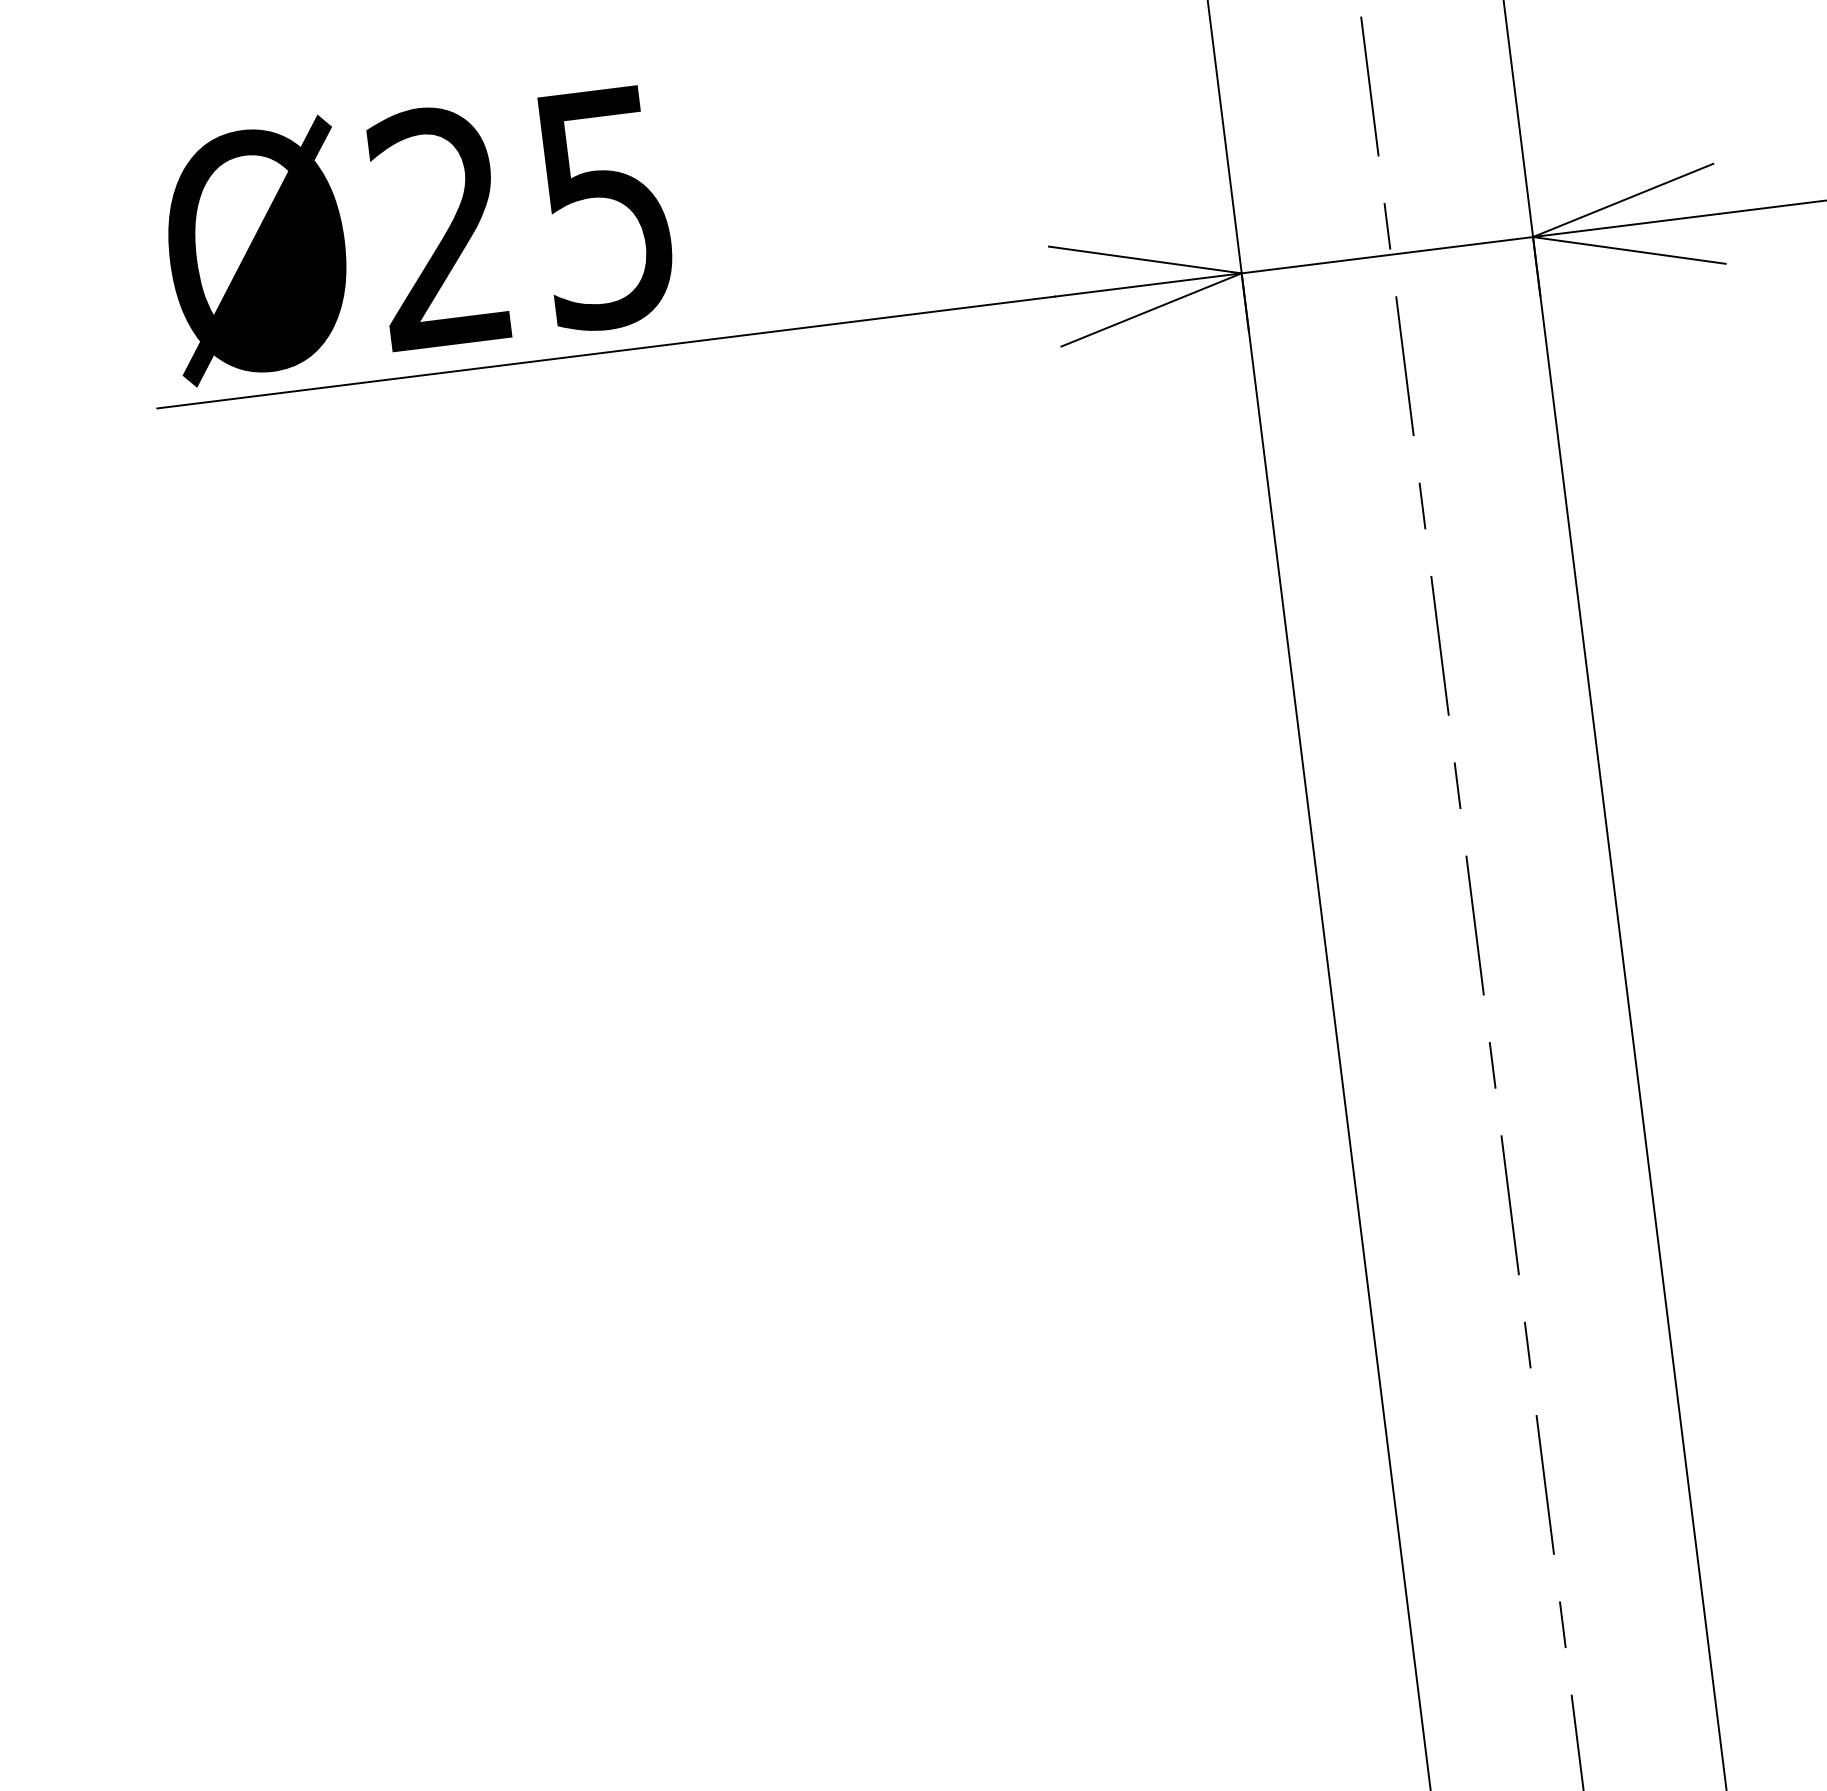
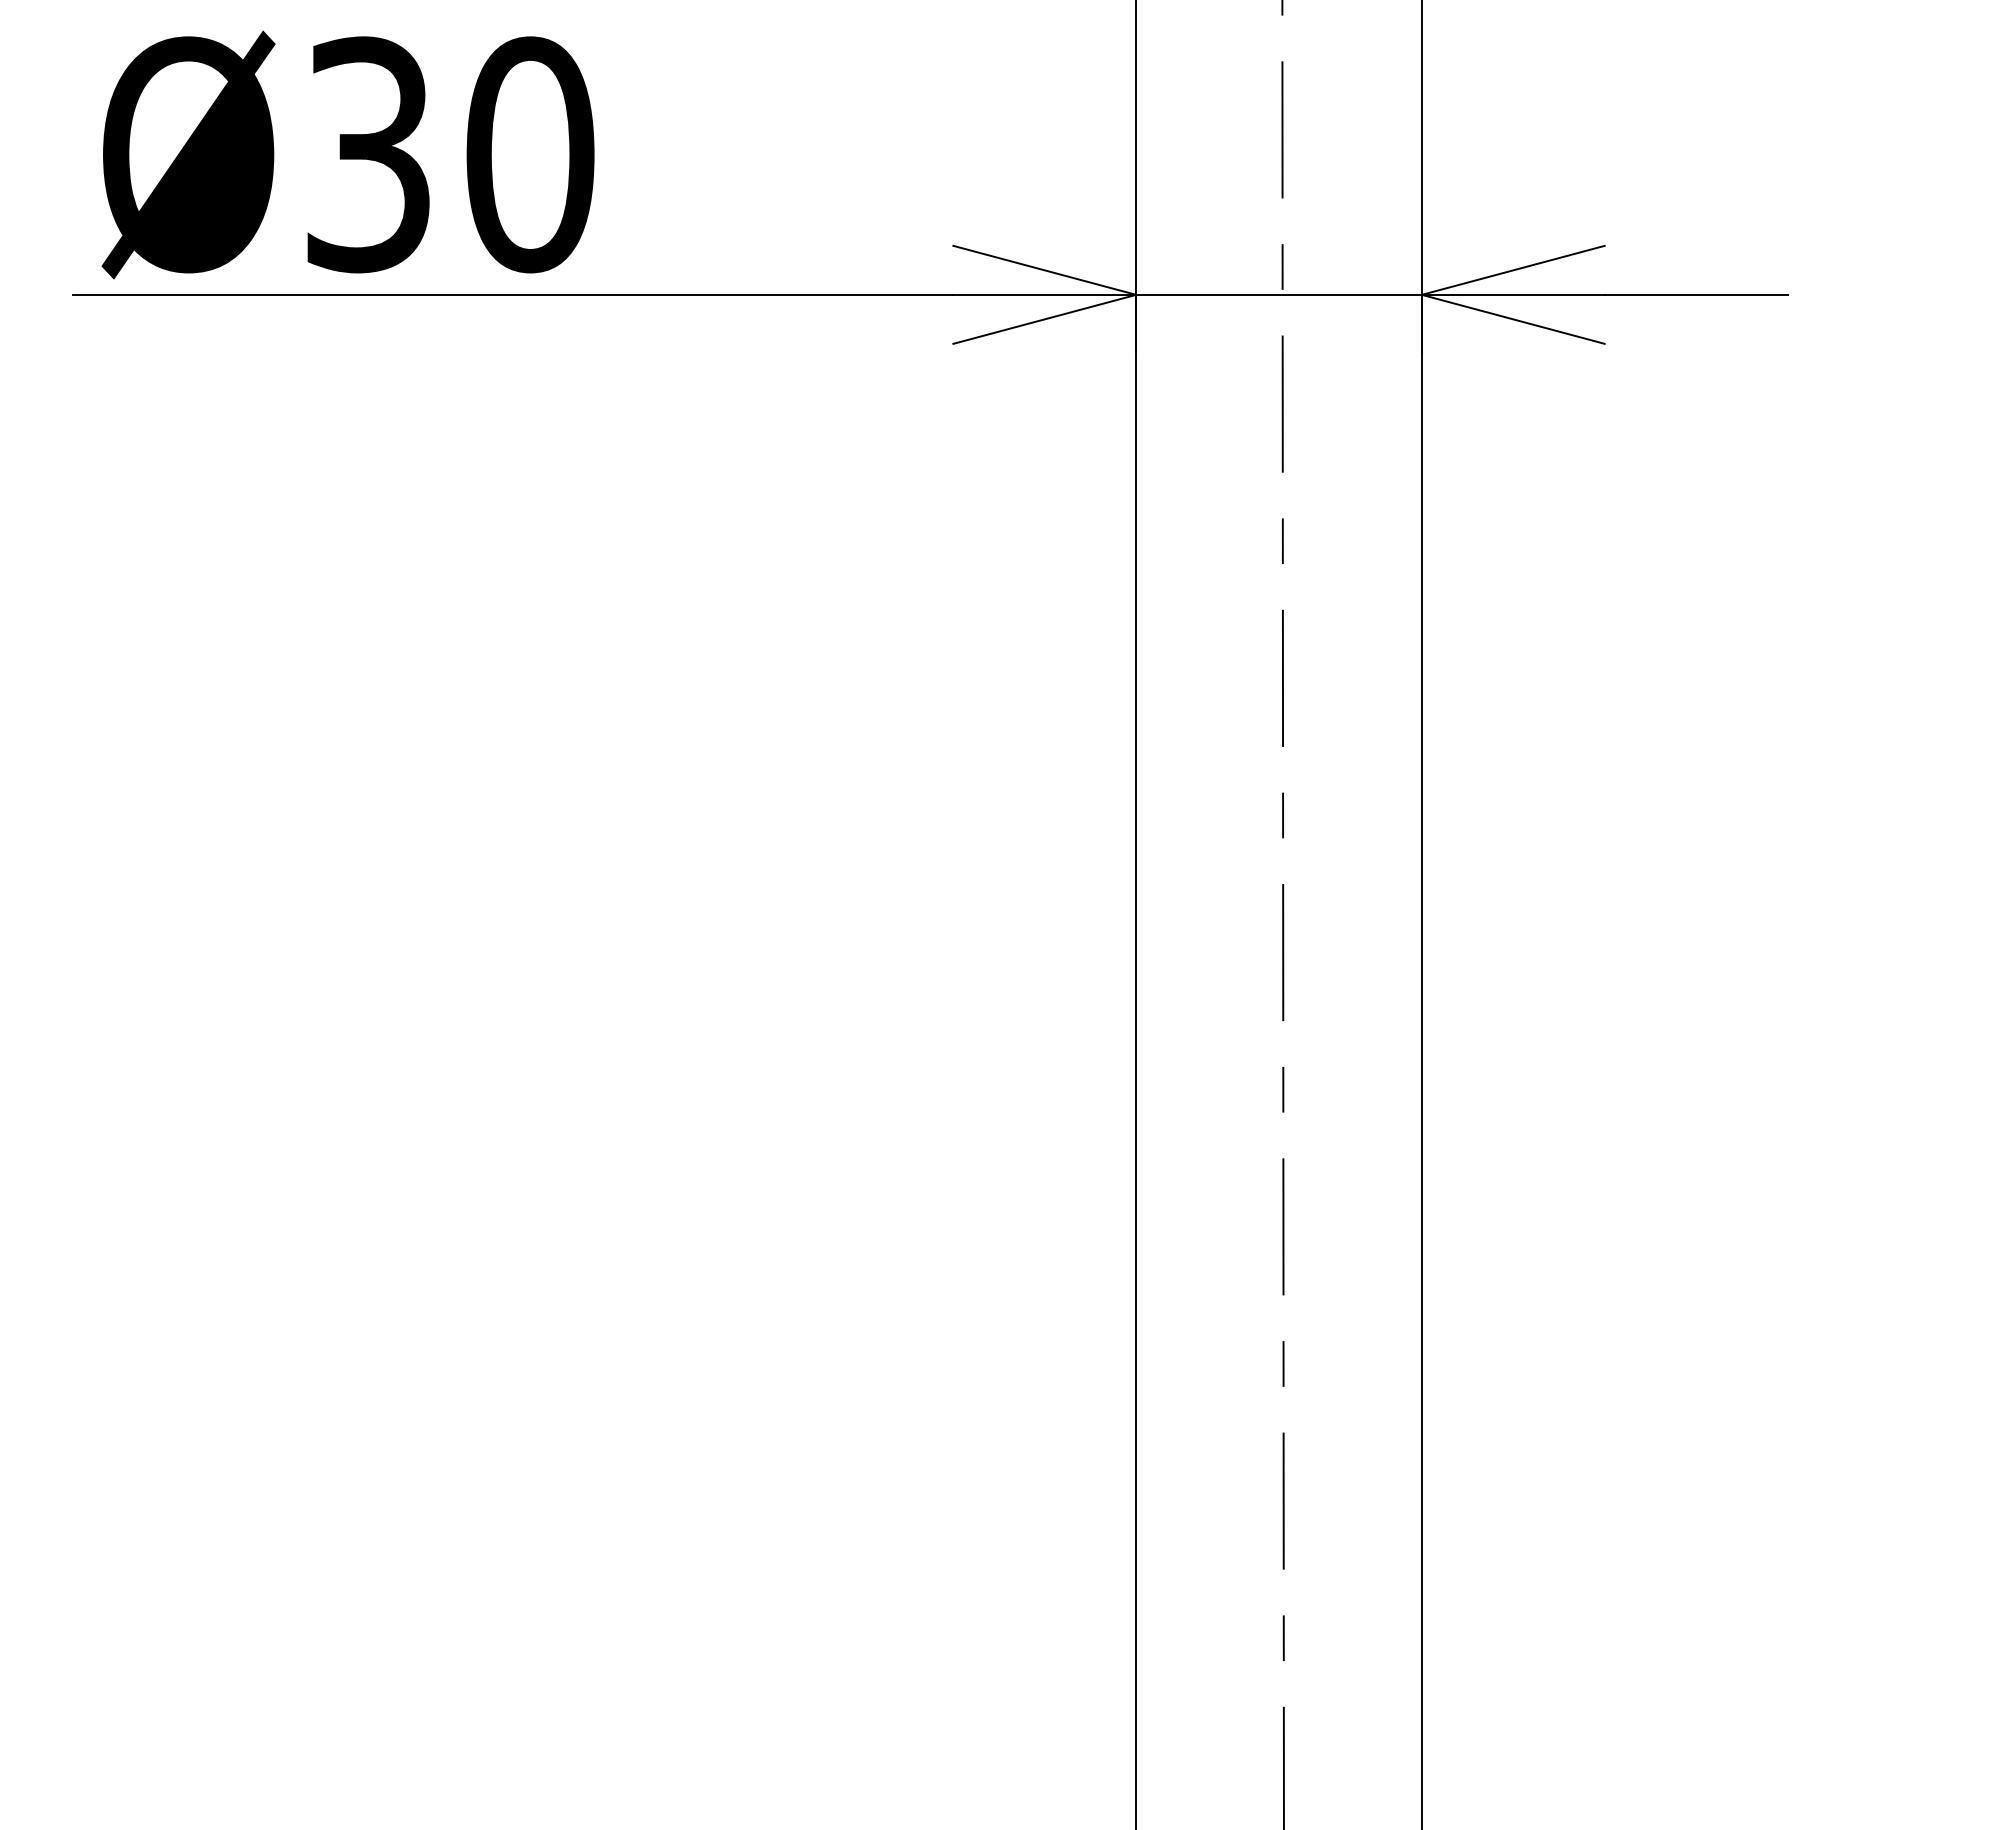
text: (524, 217) -> (450, 154), Ø25 -> Ø30

